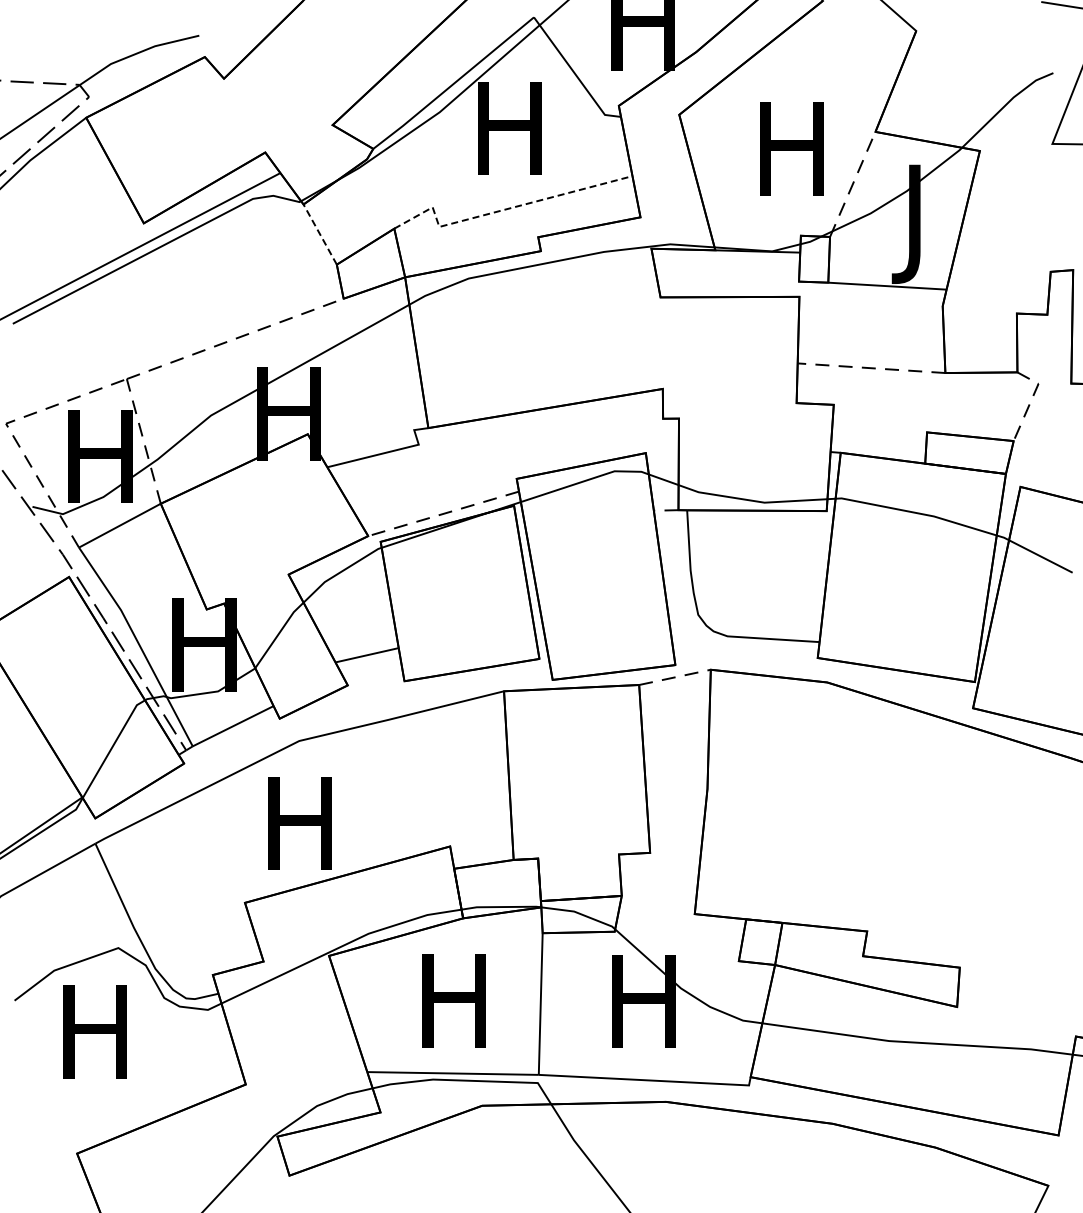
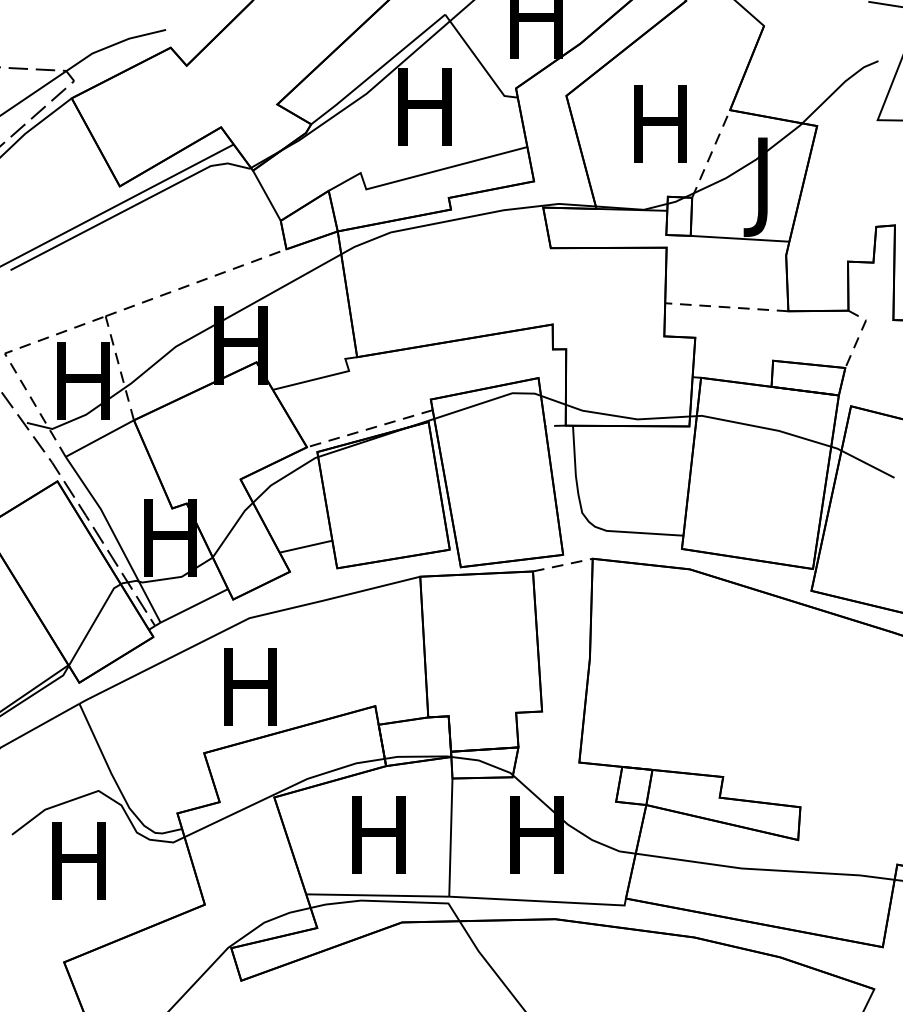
line: (504, 209) -> (420, 174), dashed -> solid
line: (319, 234) -> (266, 195), dashed -> solid

